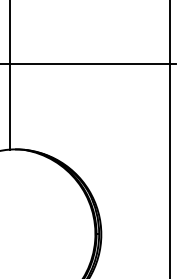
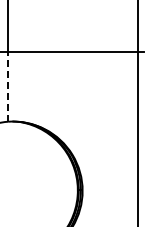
line: (10, 107) -> (8, 87), solid -> dashed

